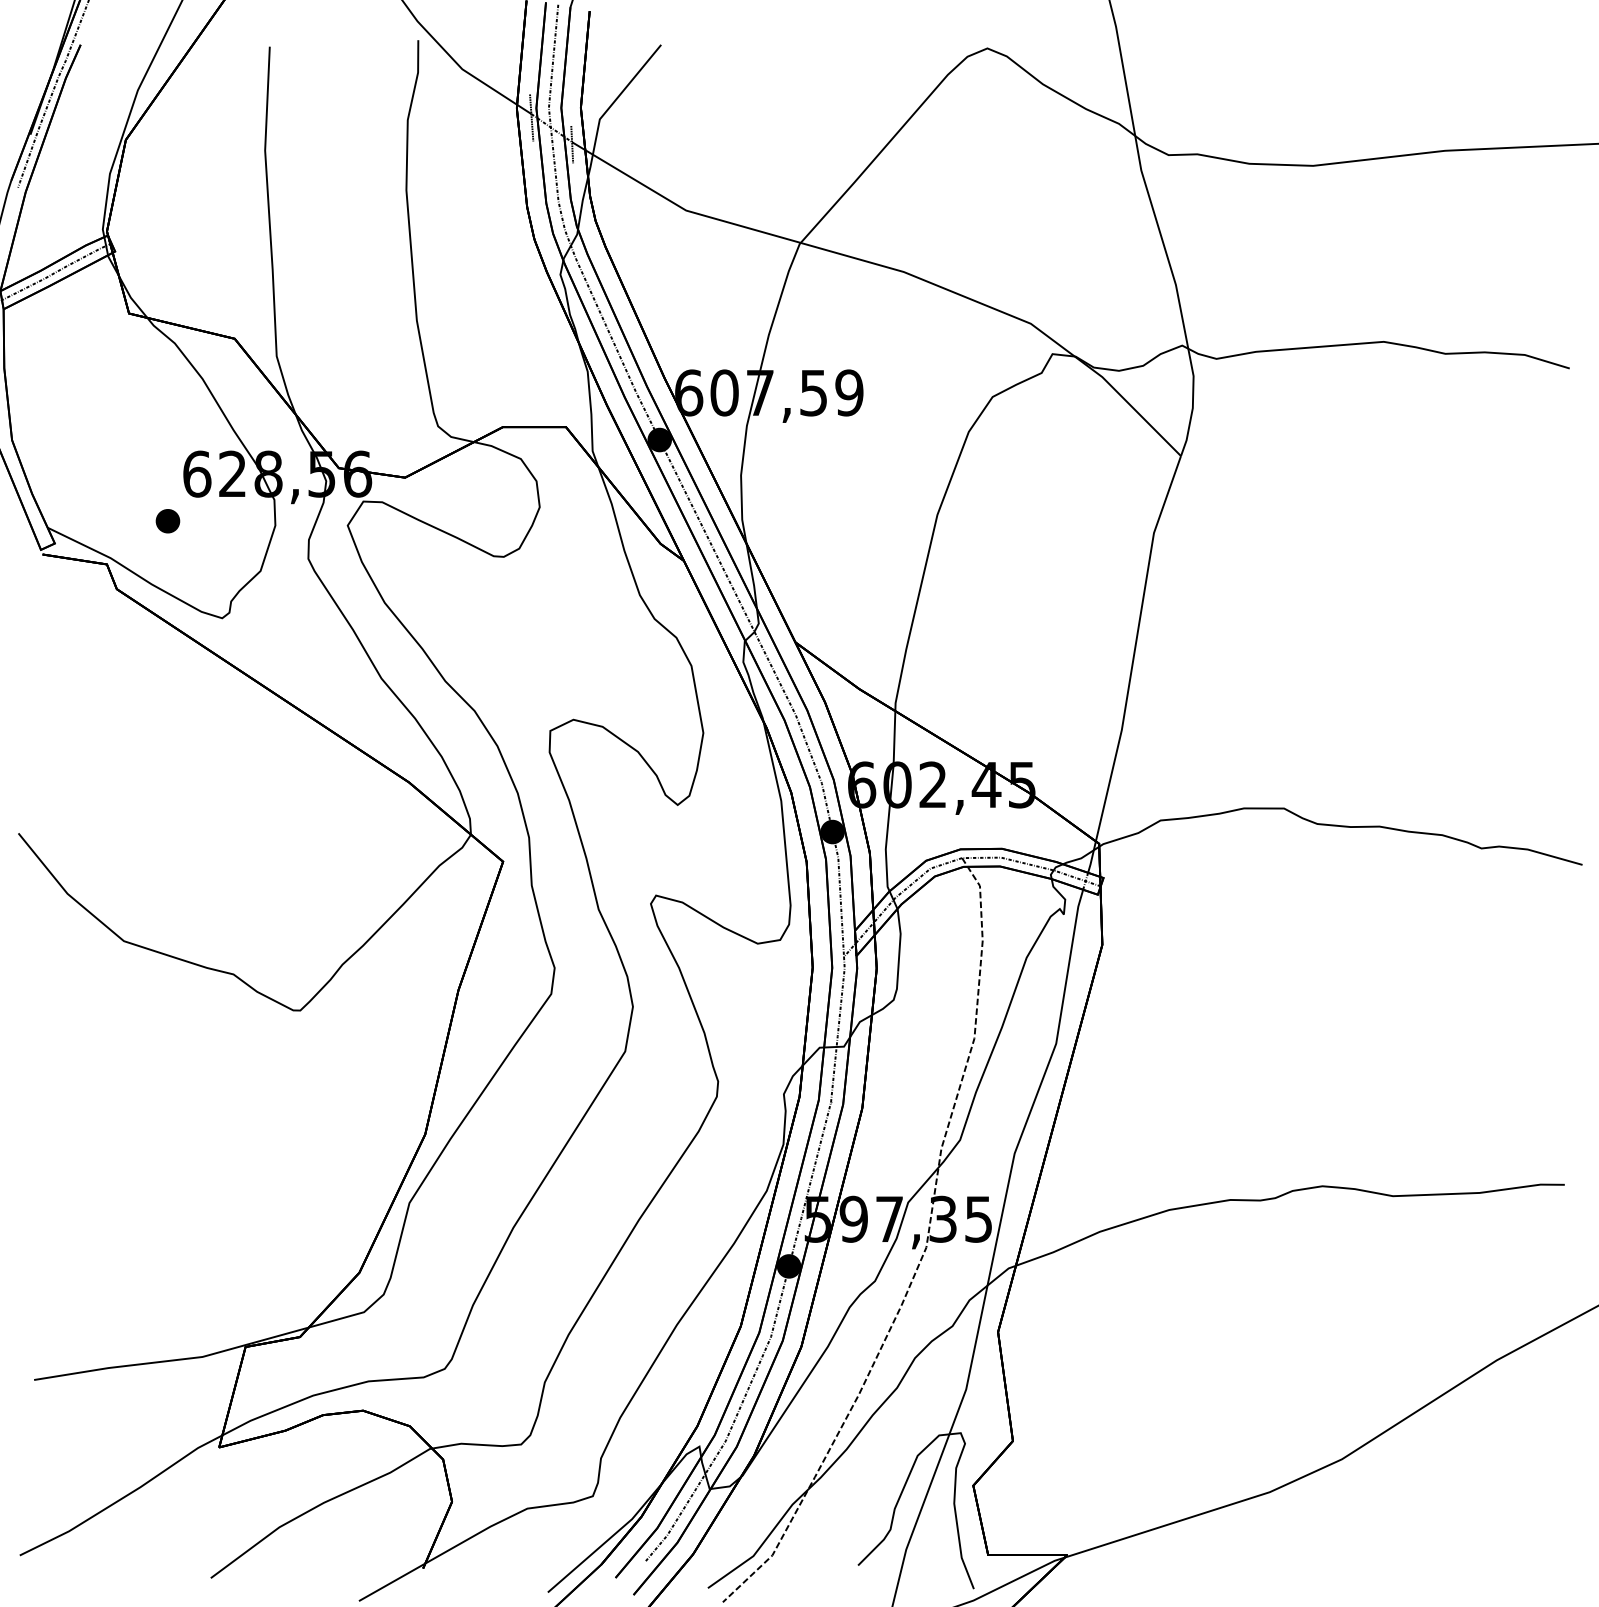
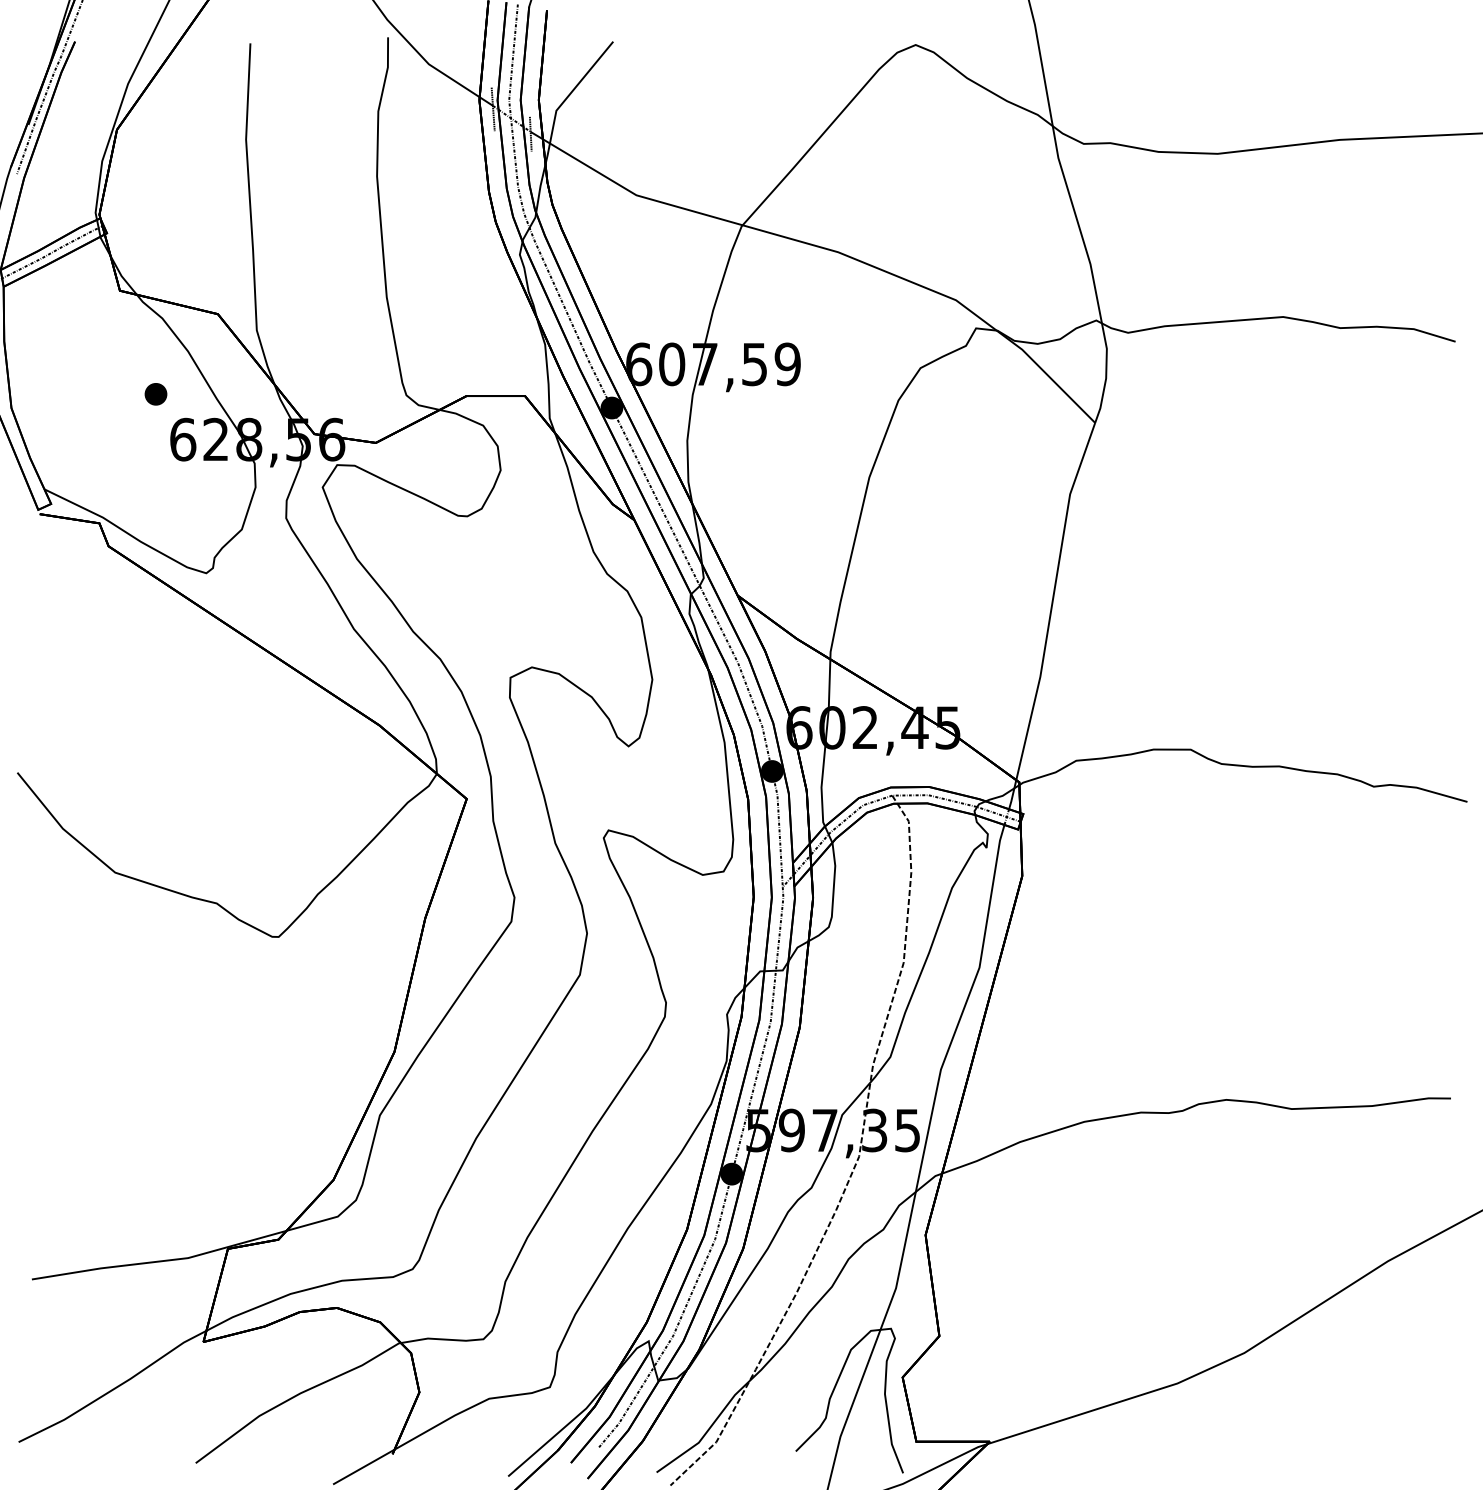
part: (167, 521) -> (155, 394), moved

